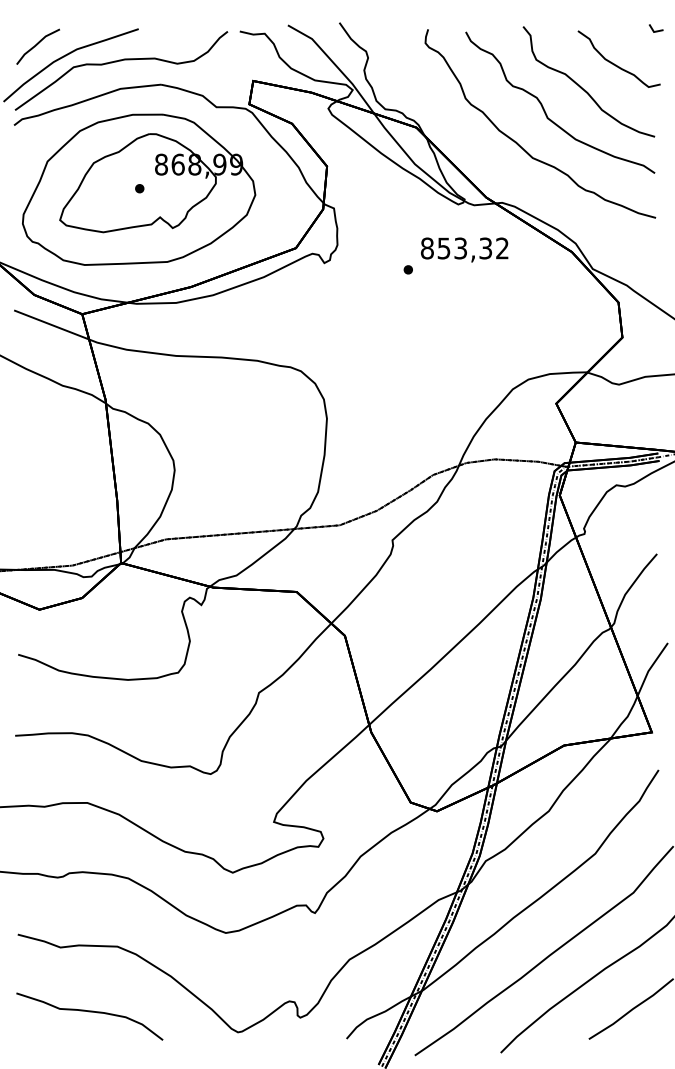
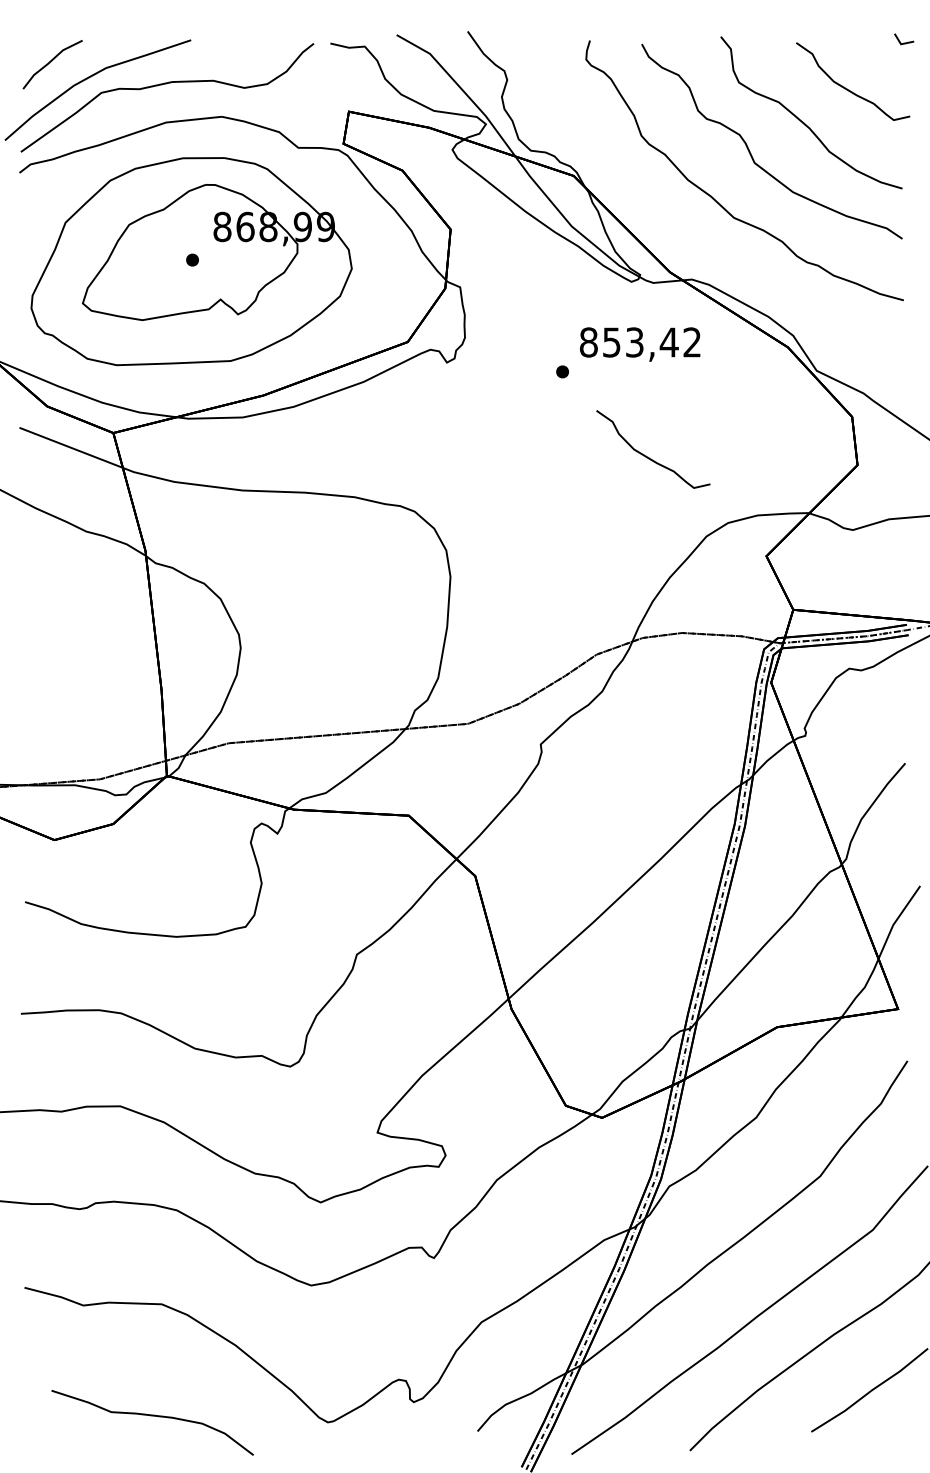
text: (485, 248) -> (668, 342), 853,32 -> 853,42
curve: (471, 331) -> (649, 456), added
curve: (89, 1012) -> (152, 1417), moved

